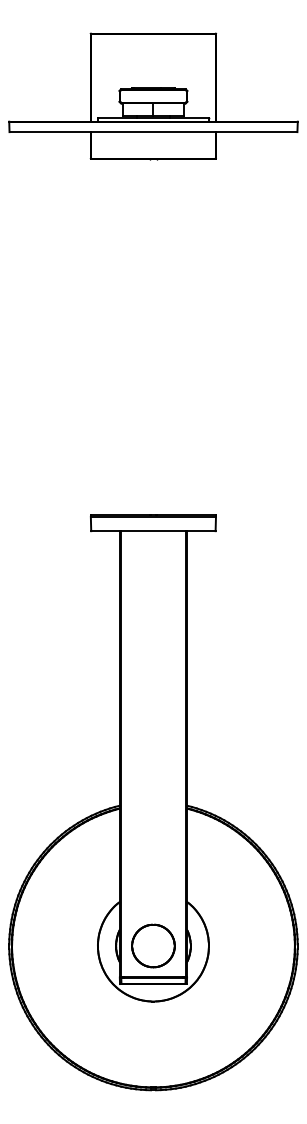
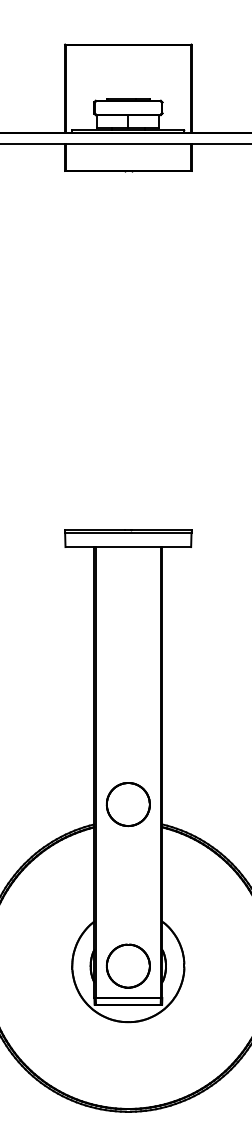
part: (153, 785) -> (128, 803), added

